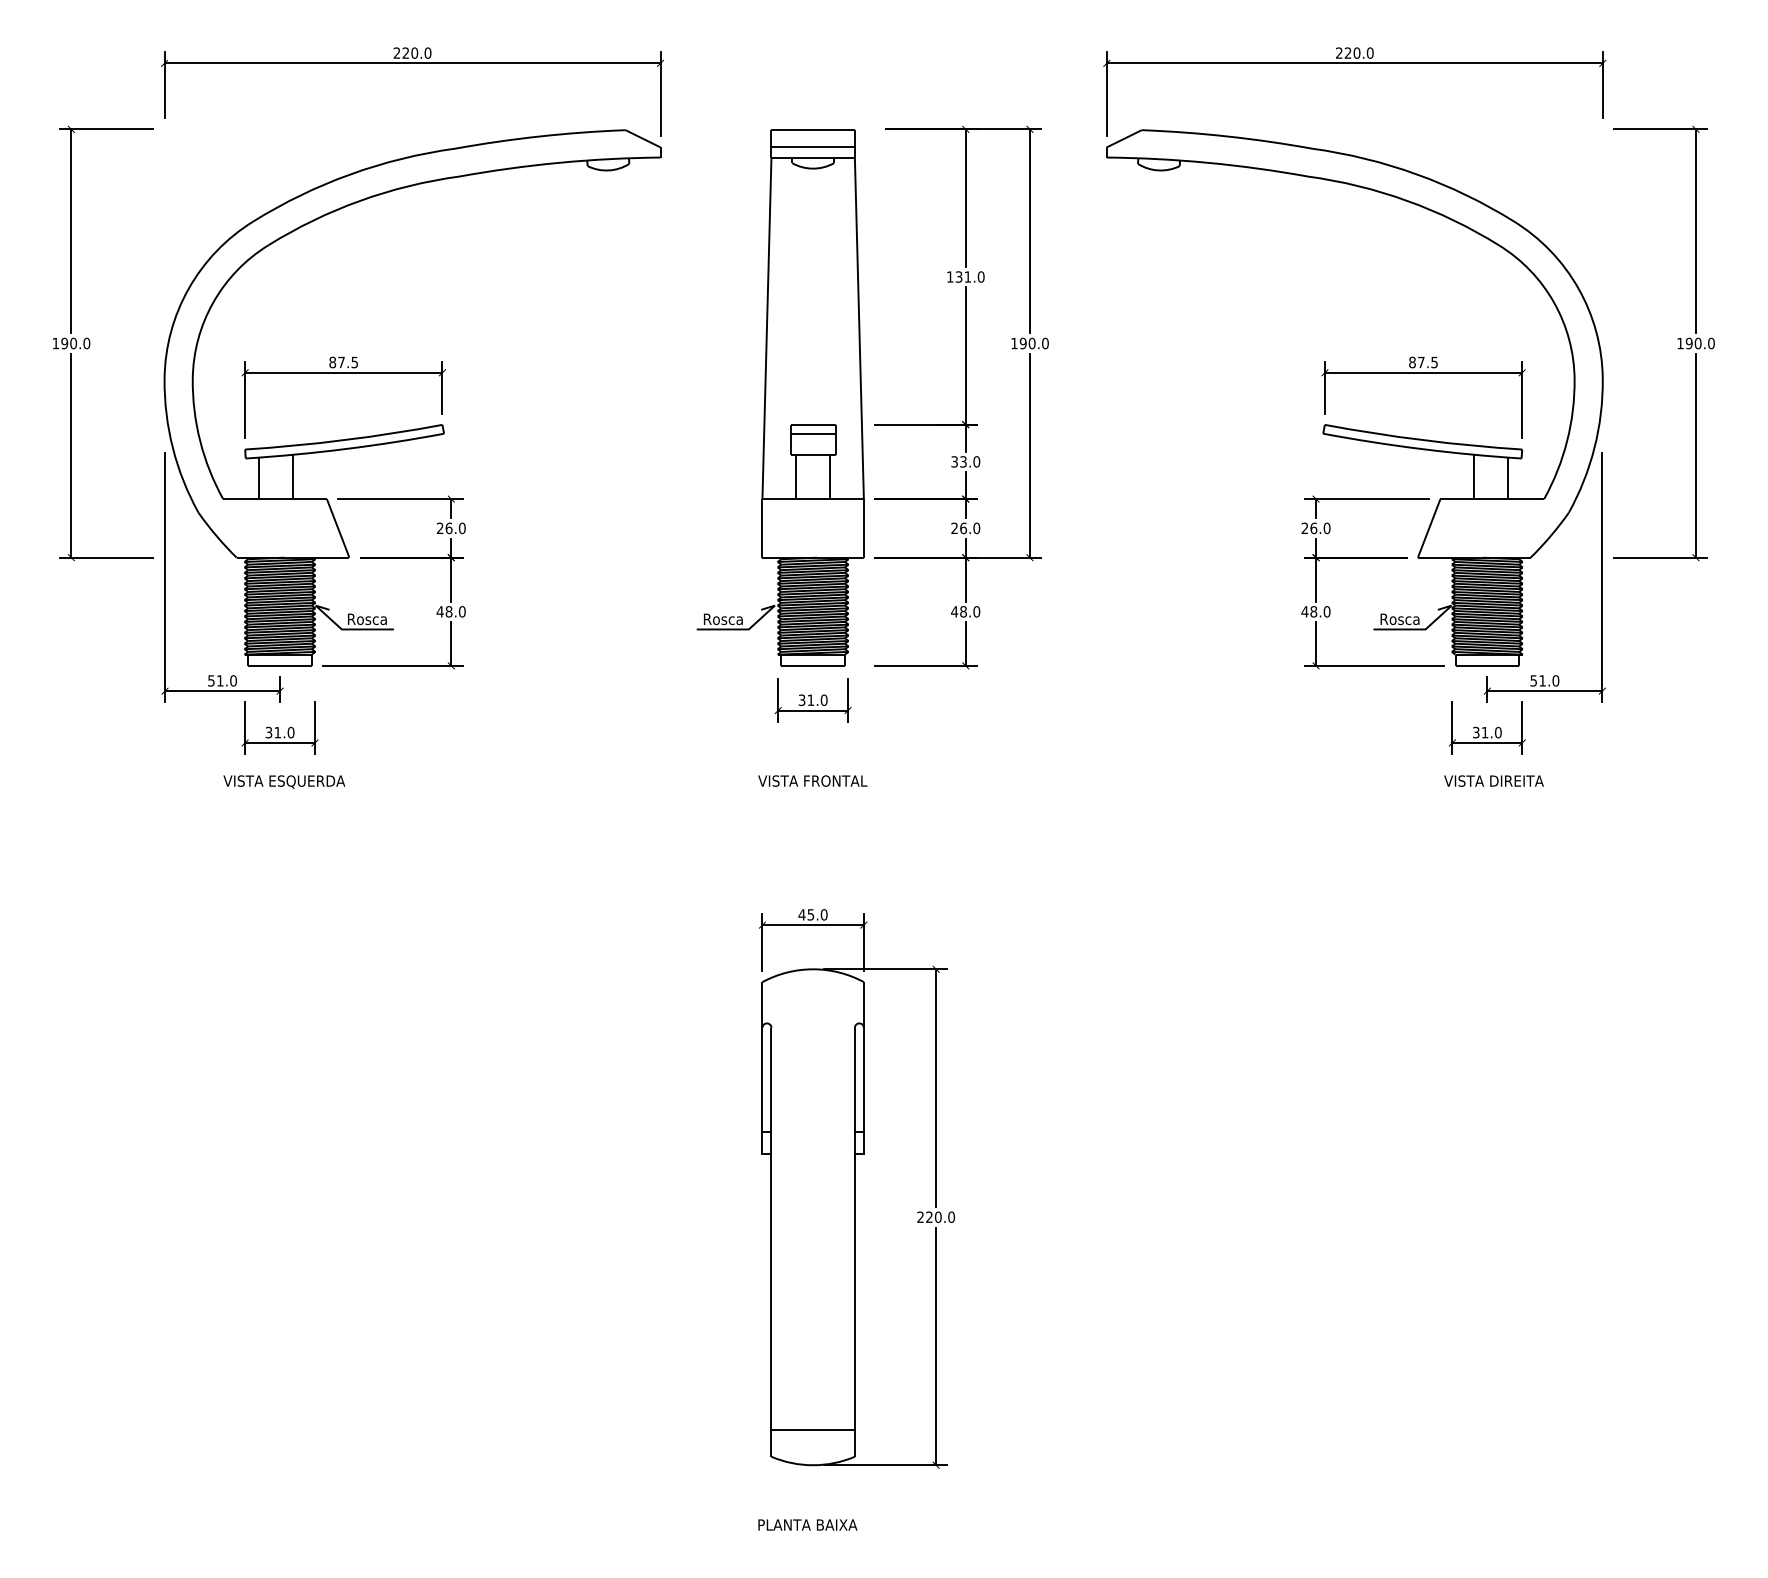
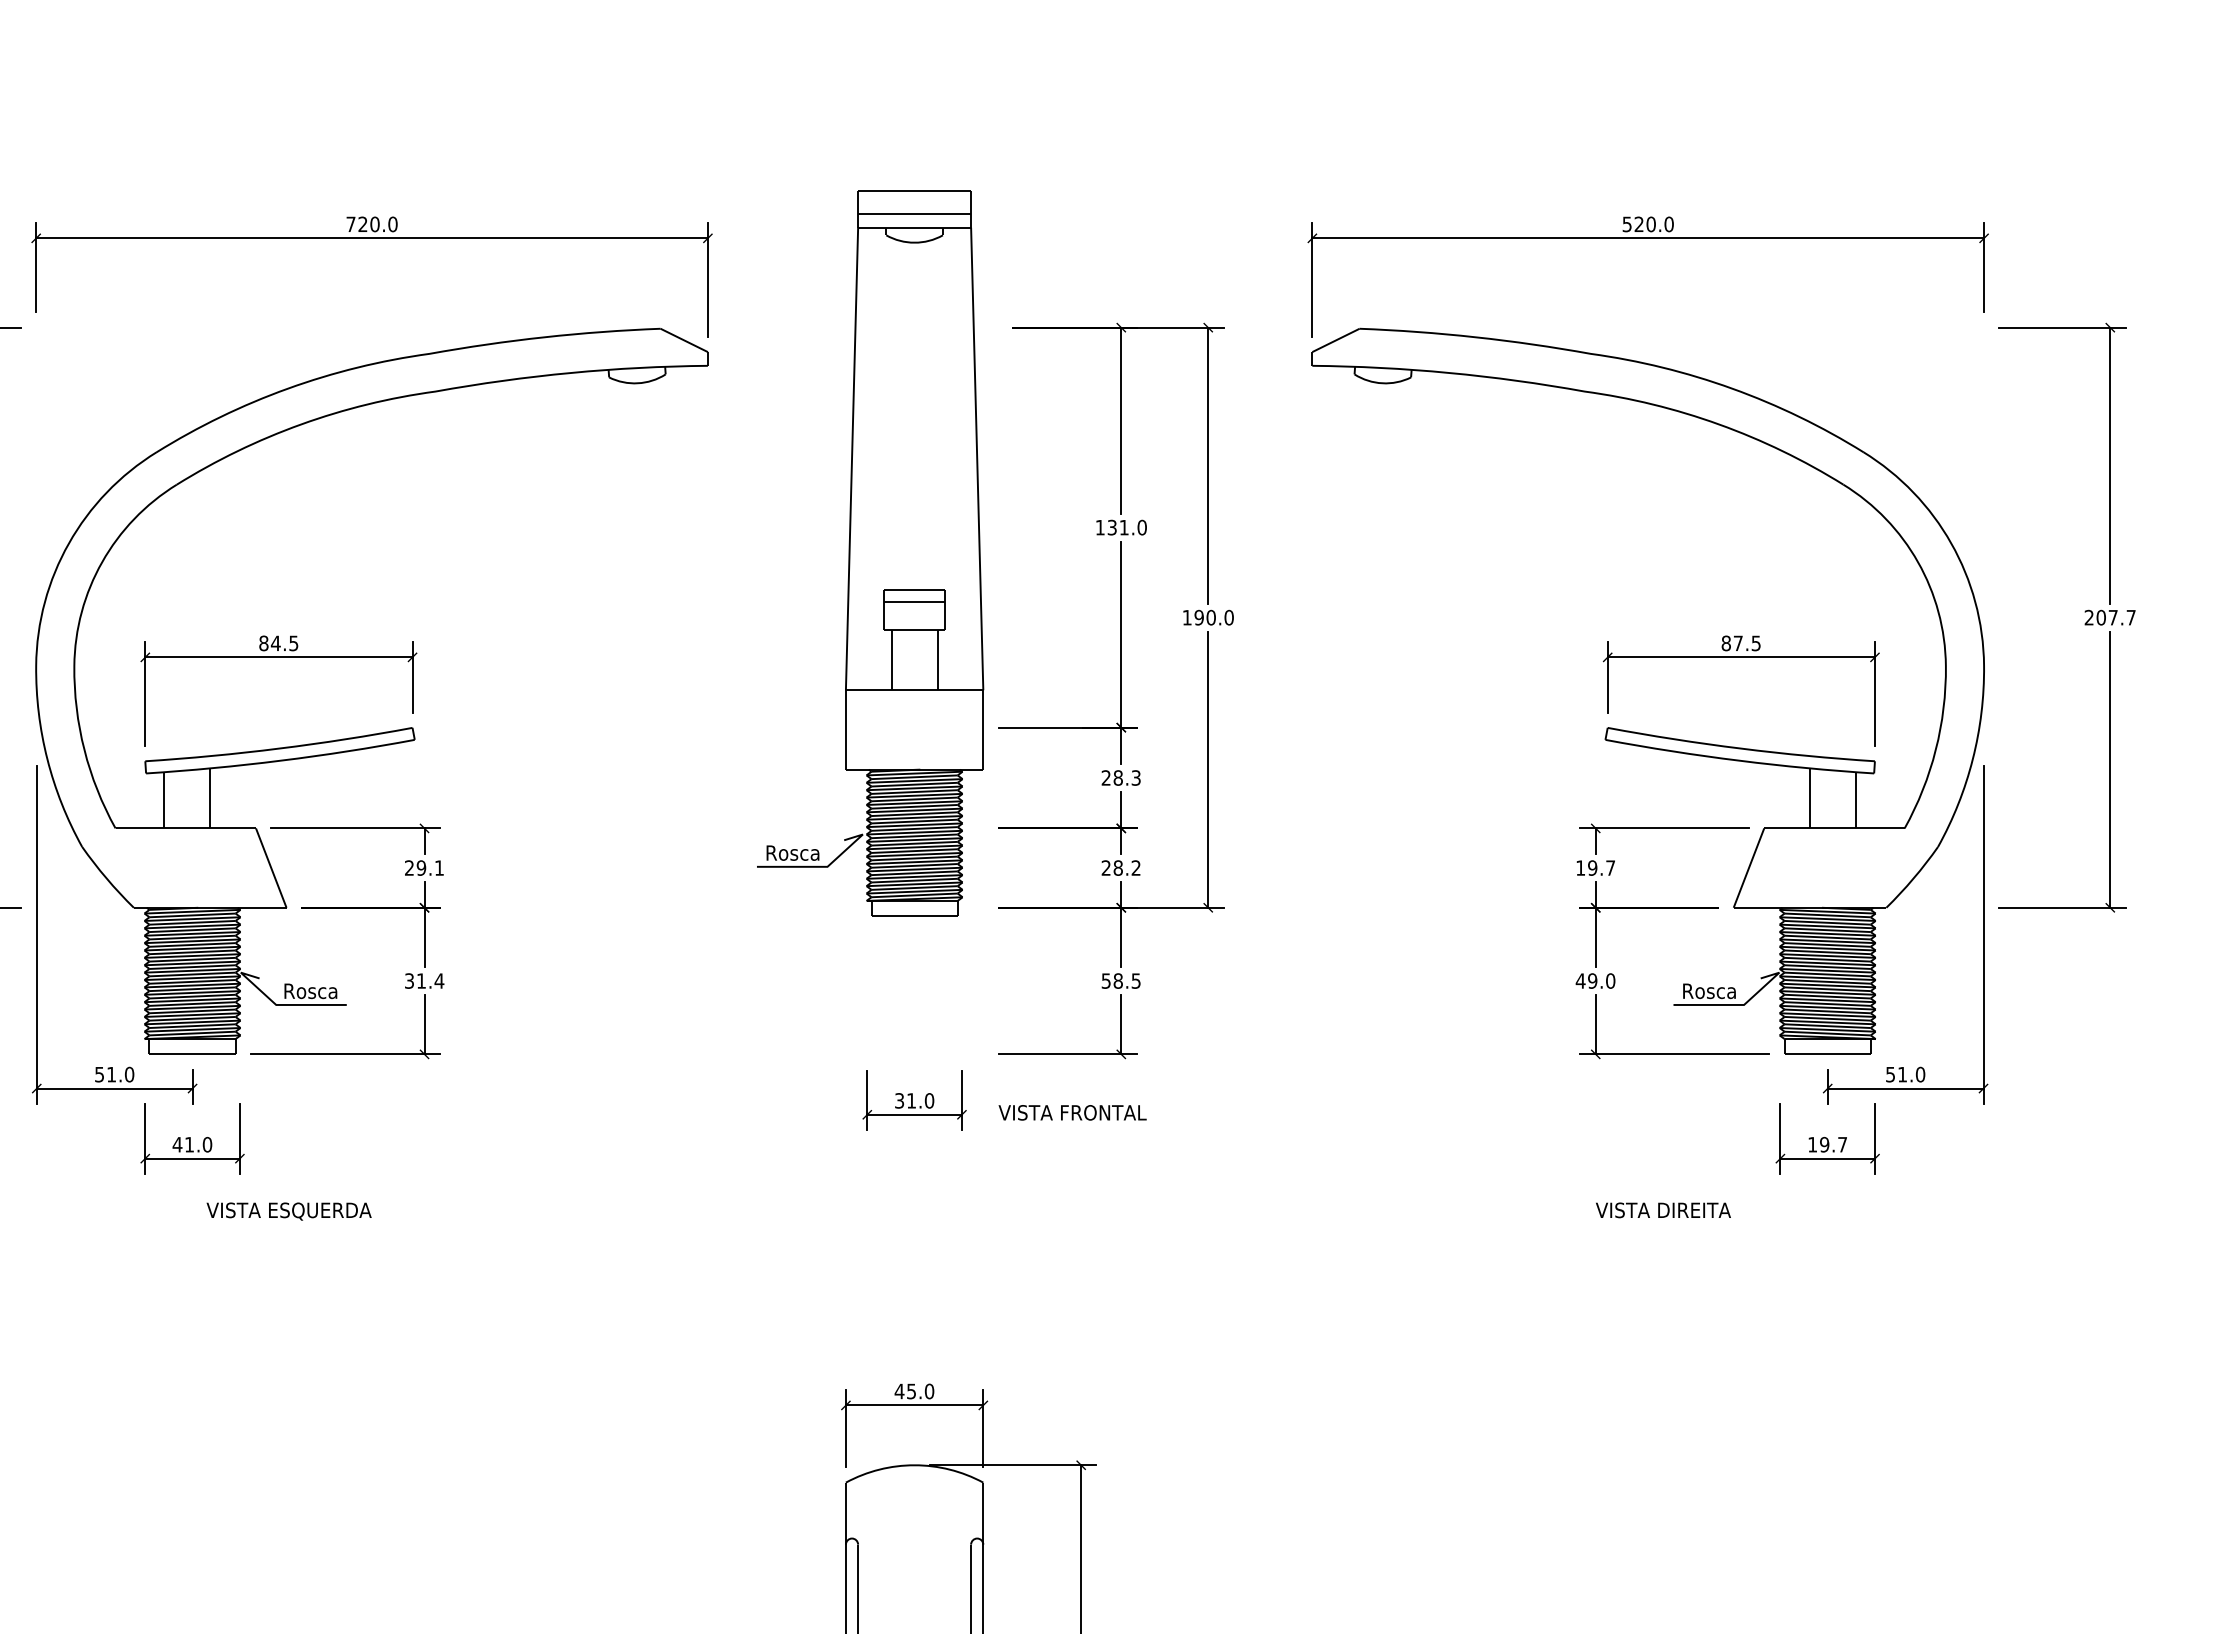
text: (396, 52) -> (350, 223), 220.0 -> 720.0
text: (1339, 52) -> (1627, 223), 220.0 -> 520.0
text: (1695, 343) -> (2109, 617), 190.0 -> 207.7
text: (341, 362) -> (275, 643), 87.5 -> 84.5
part: (780, 397) -> (870, 552), moved
text: (965, 461) -> (1120, 777), 33.0 -> 28.3
text: (455, 528) -> (430, 868), 26.0 -> 29.1
text: (970, 528) -> (1127, 868), 26.0 -> 28.2
text: (1315, 528) -> (1594, 868), 26.0 -> 19.7
text: (450, 611) -> (423, 980), 48.0 -> 31.4
text: (965, 611) -> (1120, 980), 48.0 -> 58.5
text: (1313, 611) -> (1592, 980), 48.0 -> 49.0
text: (268, 732) -> (176, 1144), 31.0 -> 41.0
text: (1487, 732) -> (1827, 1144), 31.0 -> 19.7
text: (812, 780) -> (1072, 1112), moved
text: (1493, 780) -> (1662, 1209), moved
text: (284, 781) -> (289, 1210), moved

